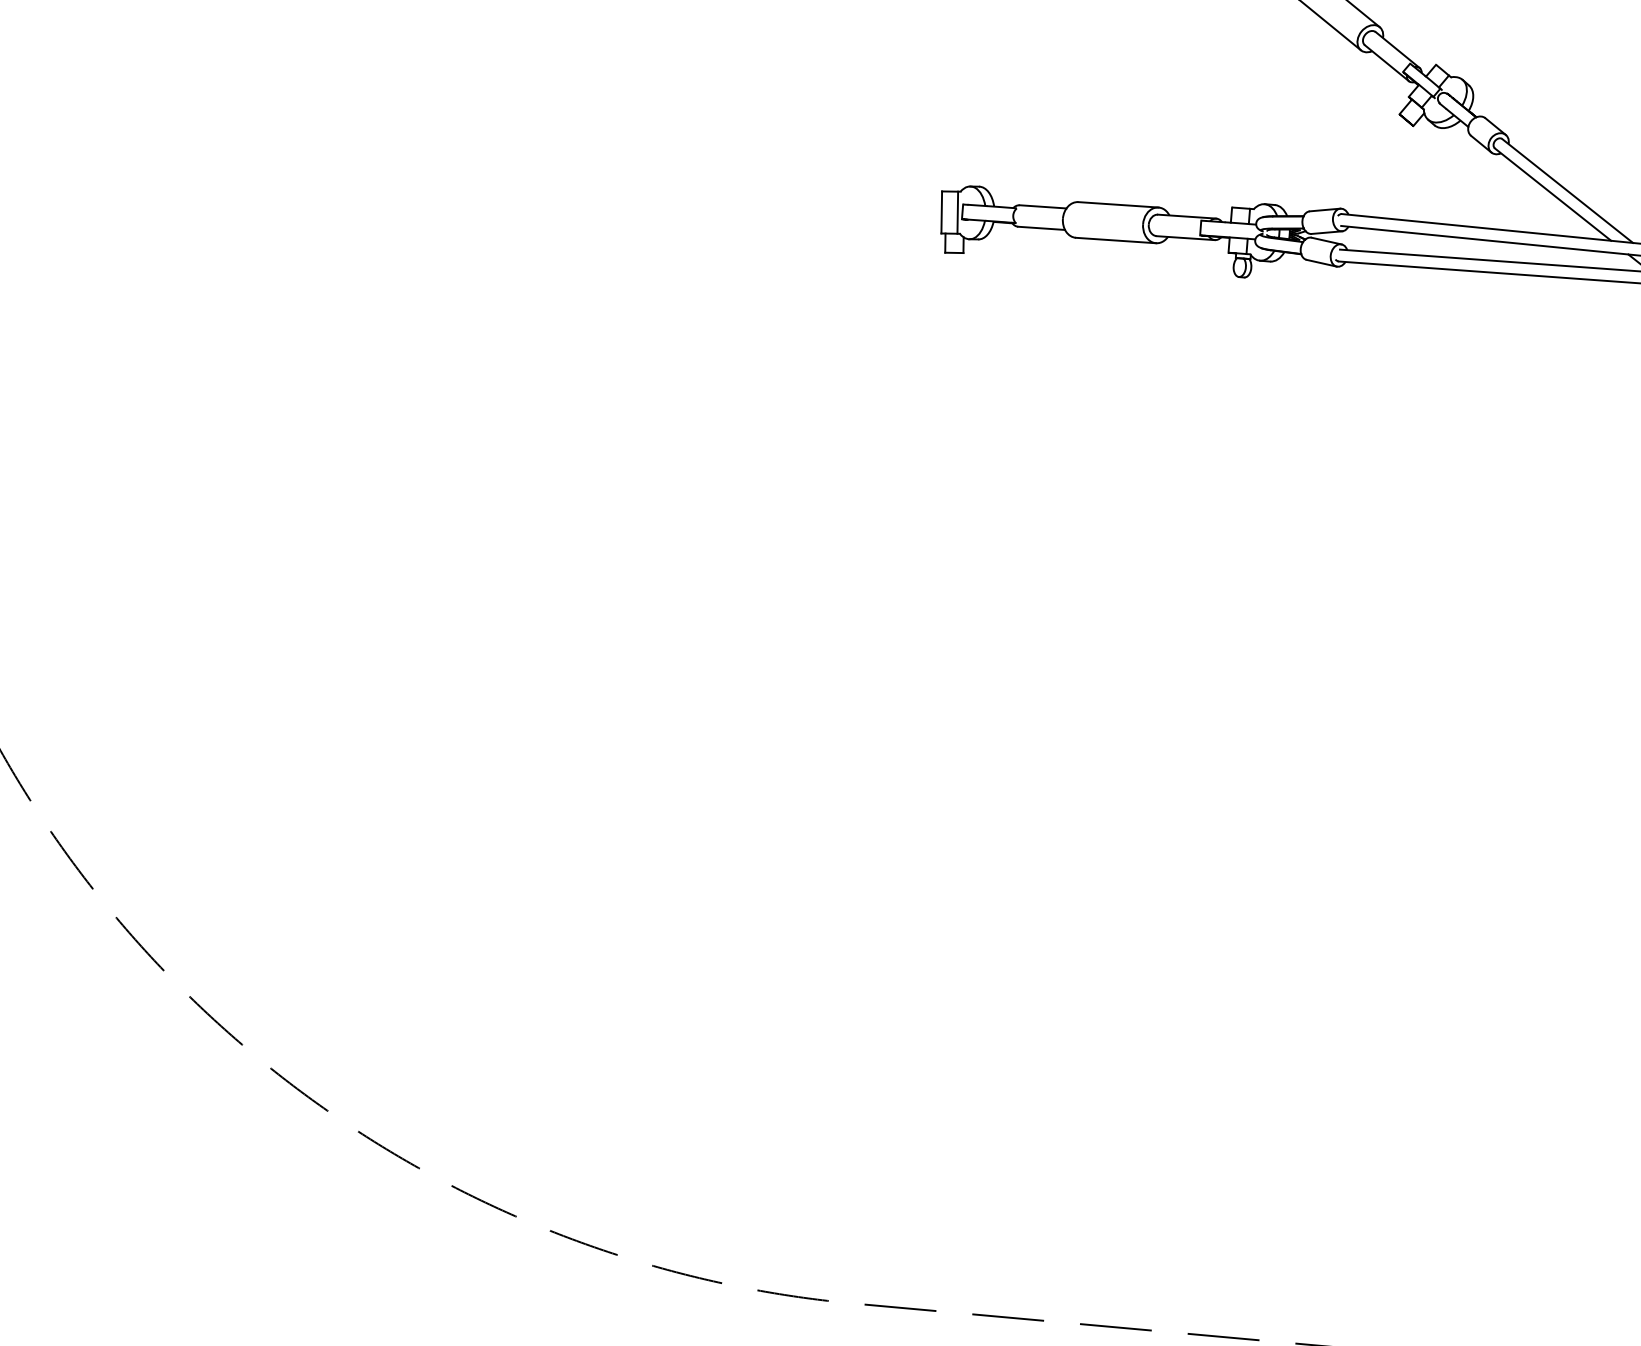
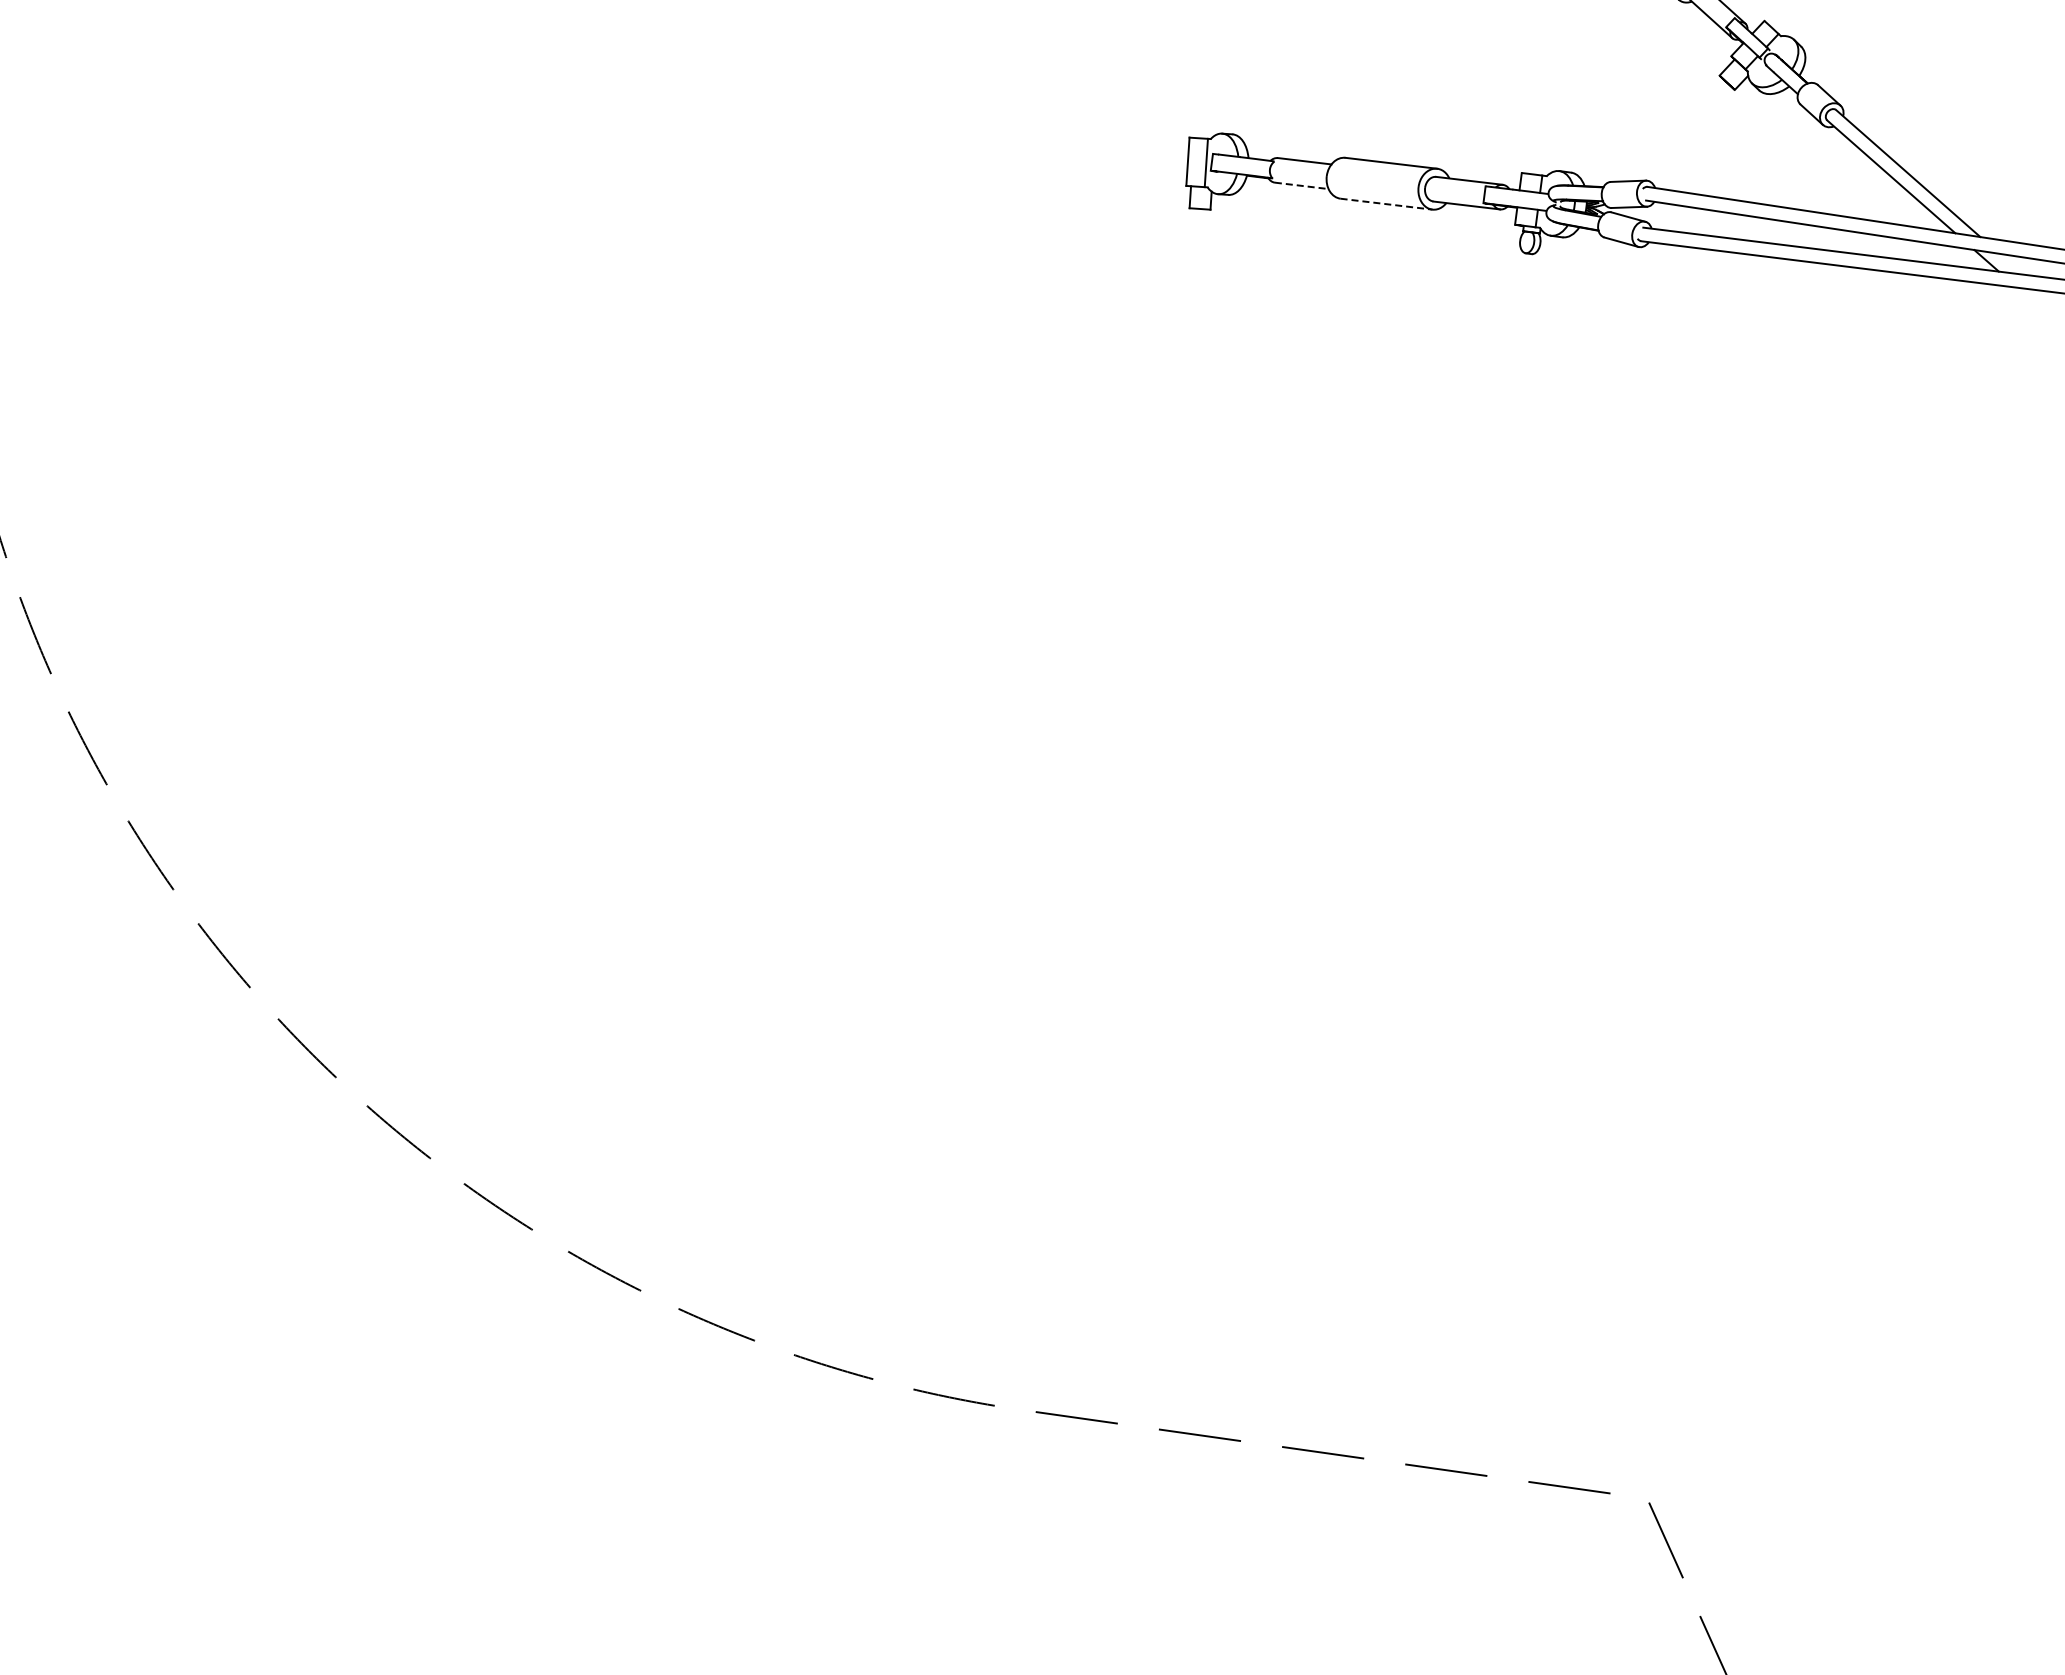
line: (1042, 228) -> (1302, 185), solid -> dashed
line: (1116, 240) -> (1387, 204), solid -> dashed

